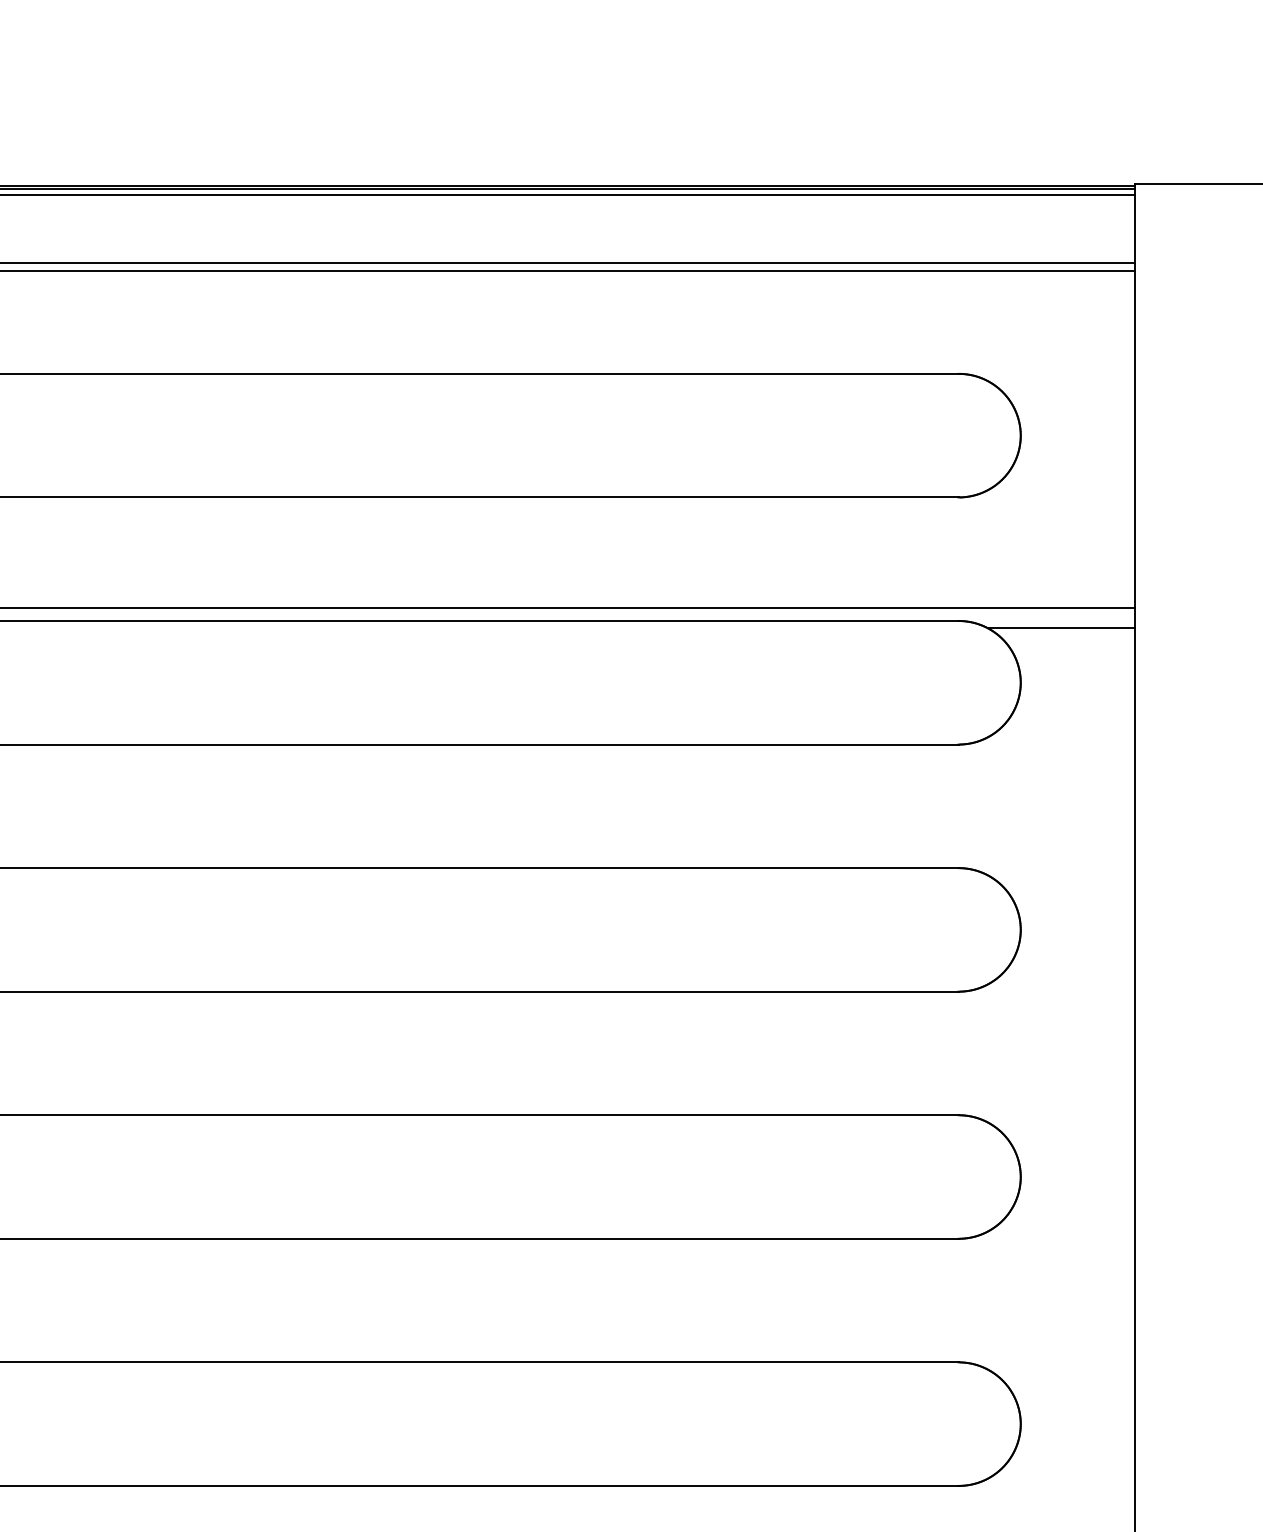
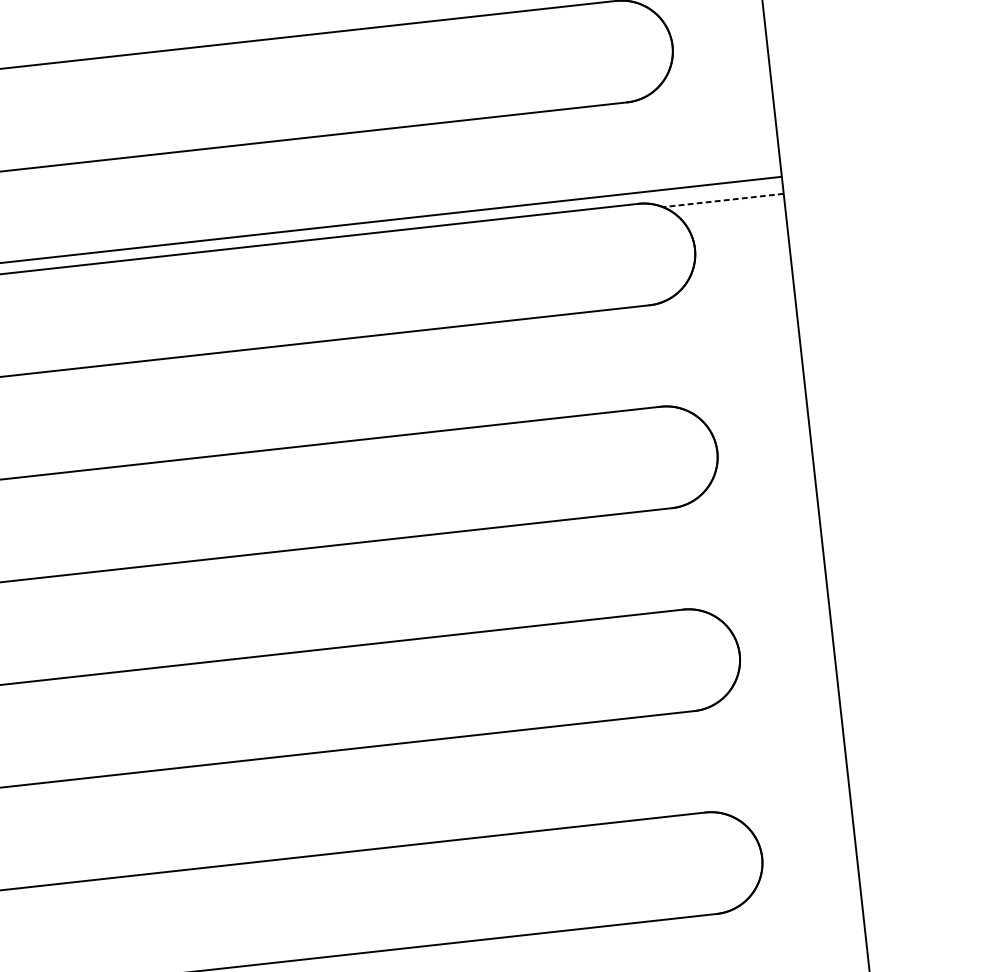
line: (1061, 628) -> (723, 200), solid -> dashed

